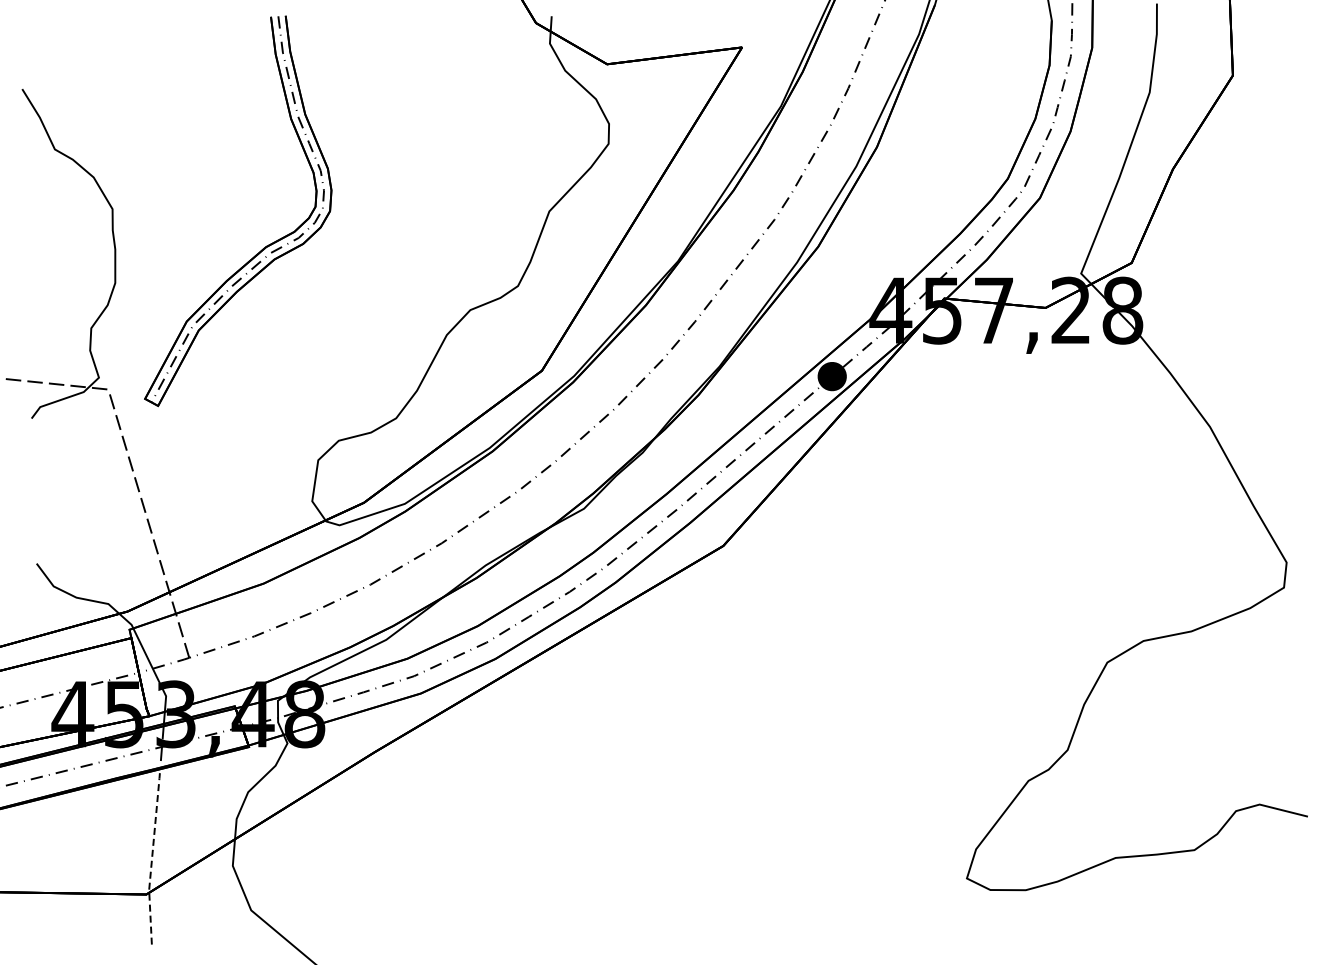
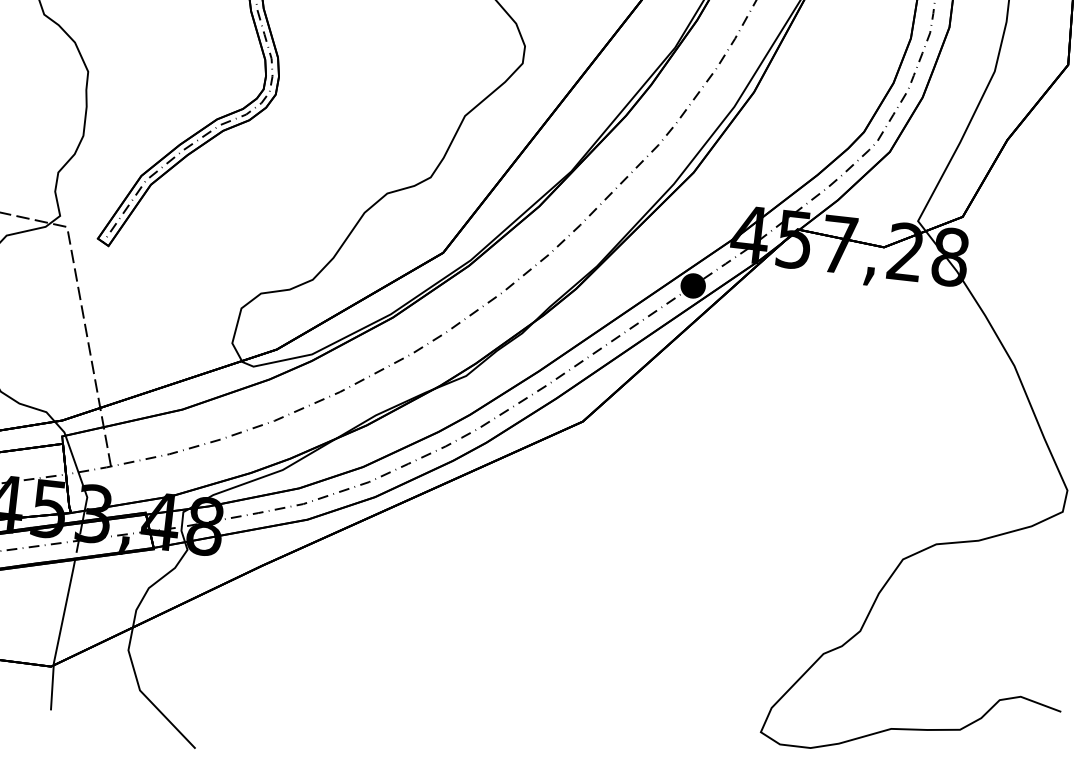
line: (152, 856) -> (60, 634), dashed -> solid

